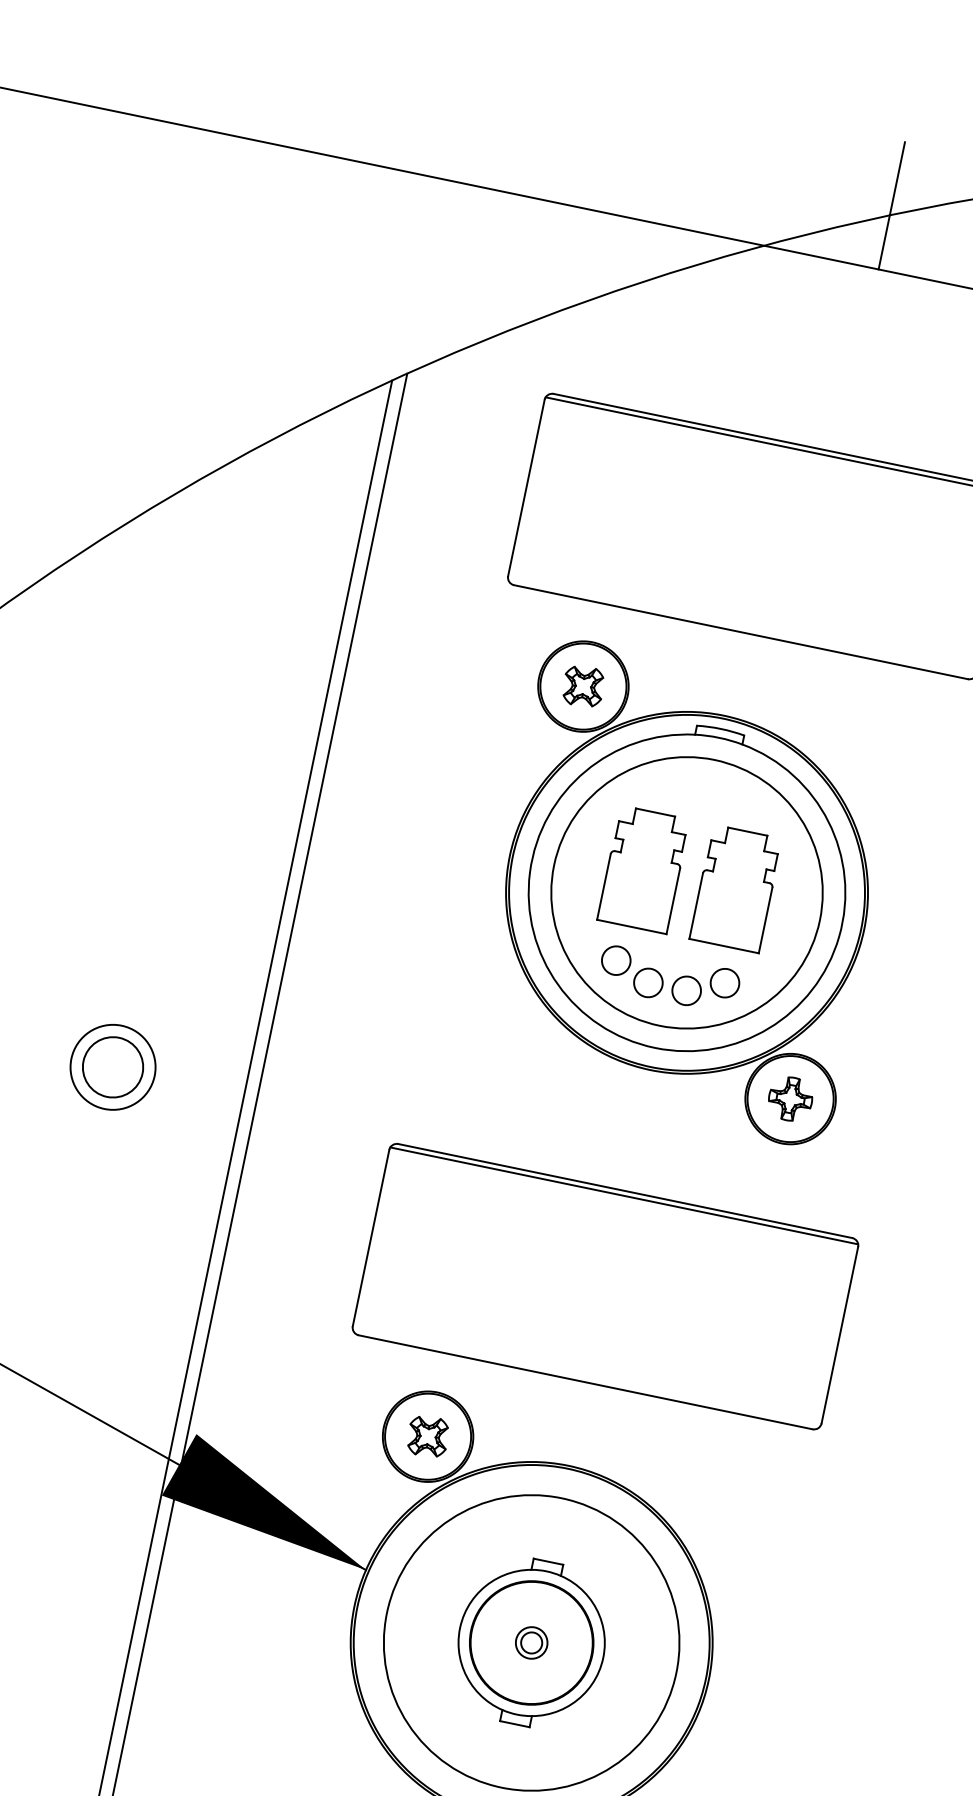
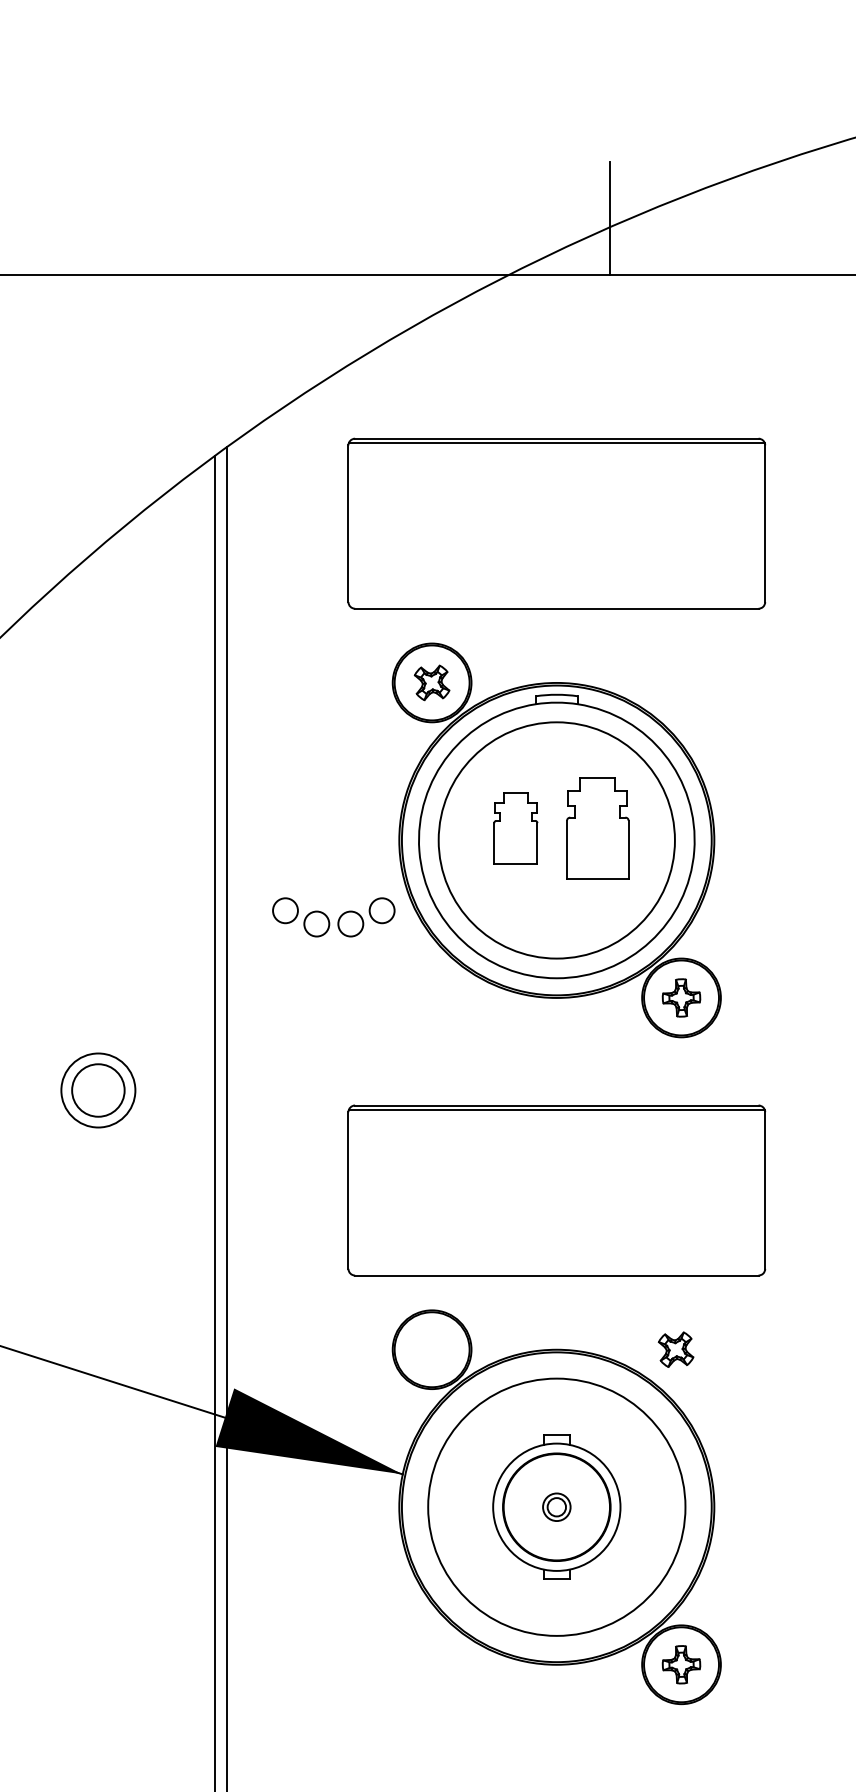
part: (643, 869) -> (515, 828), size x0.7
part: (668, 979) -> (333, 917), moved
part: (427, 1436) -> (675, 1349), moved

